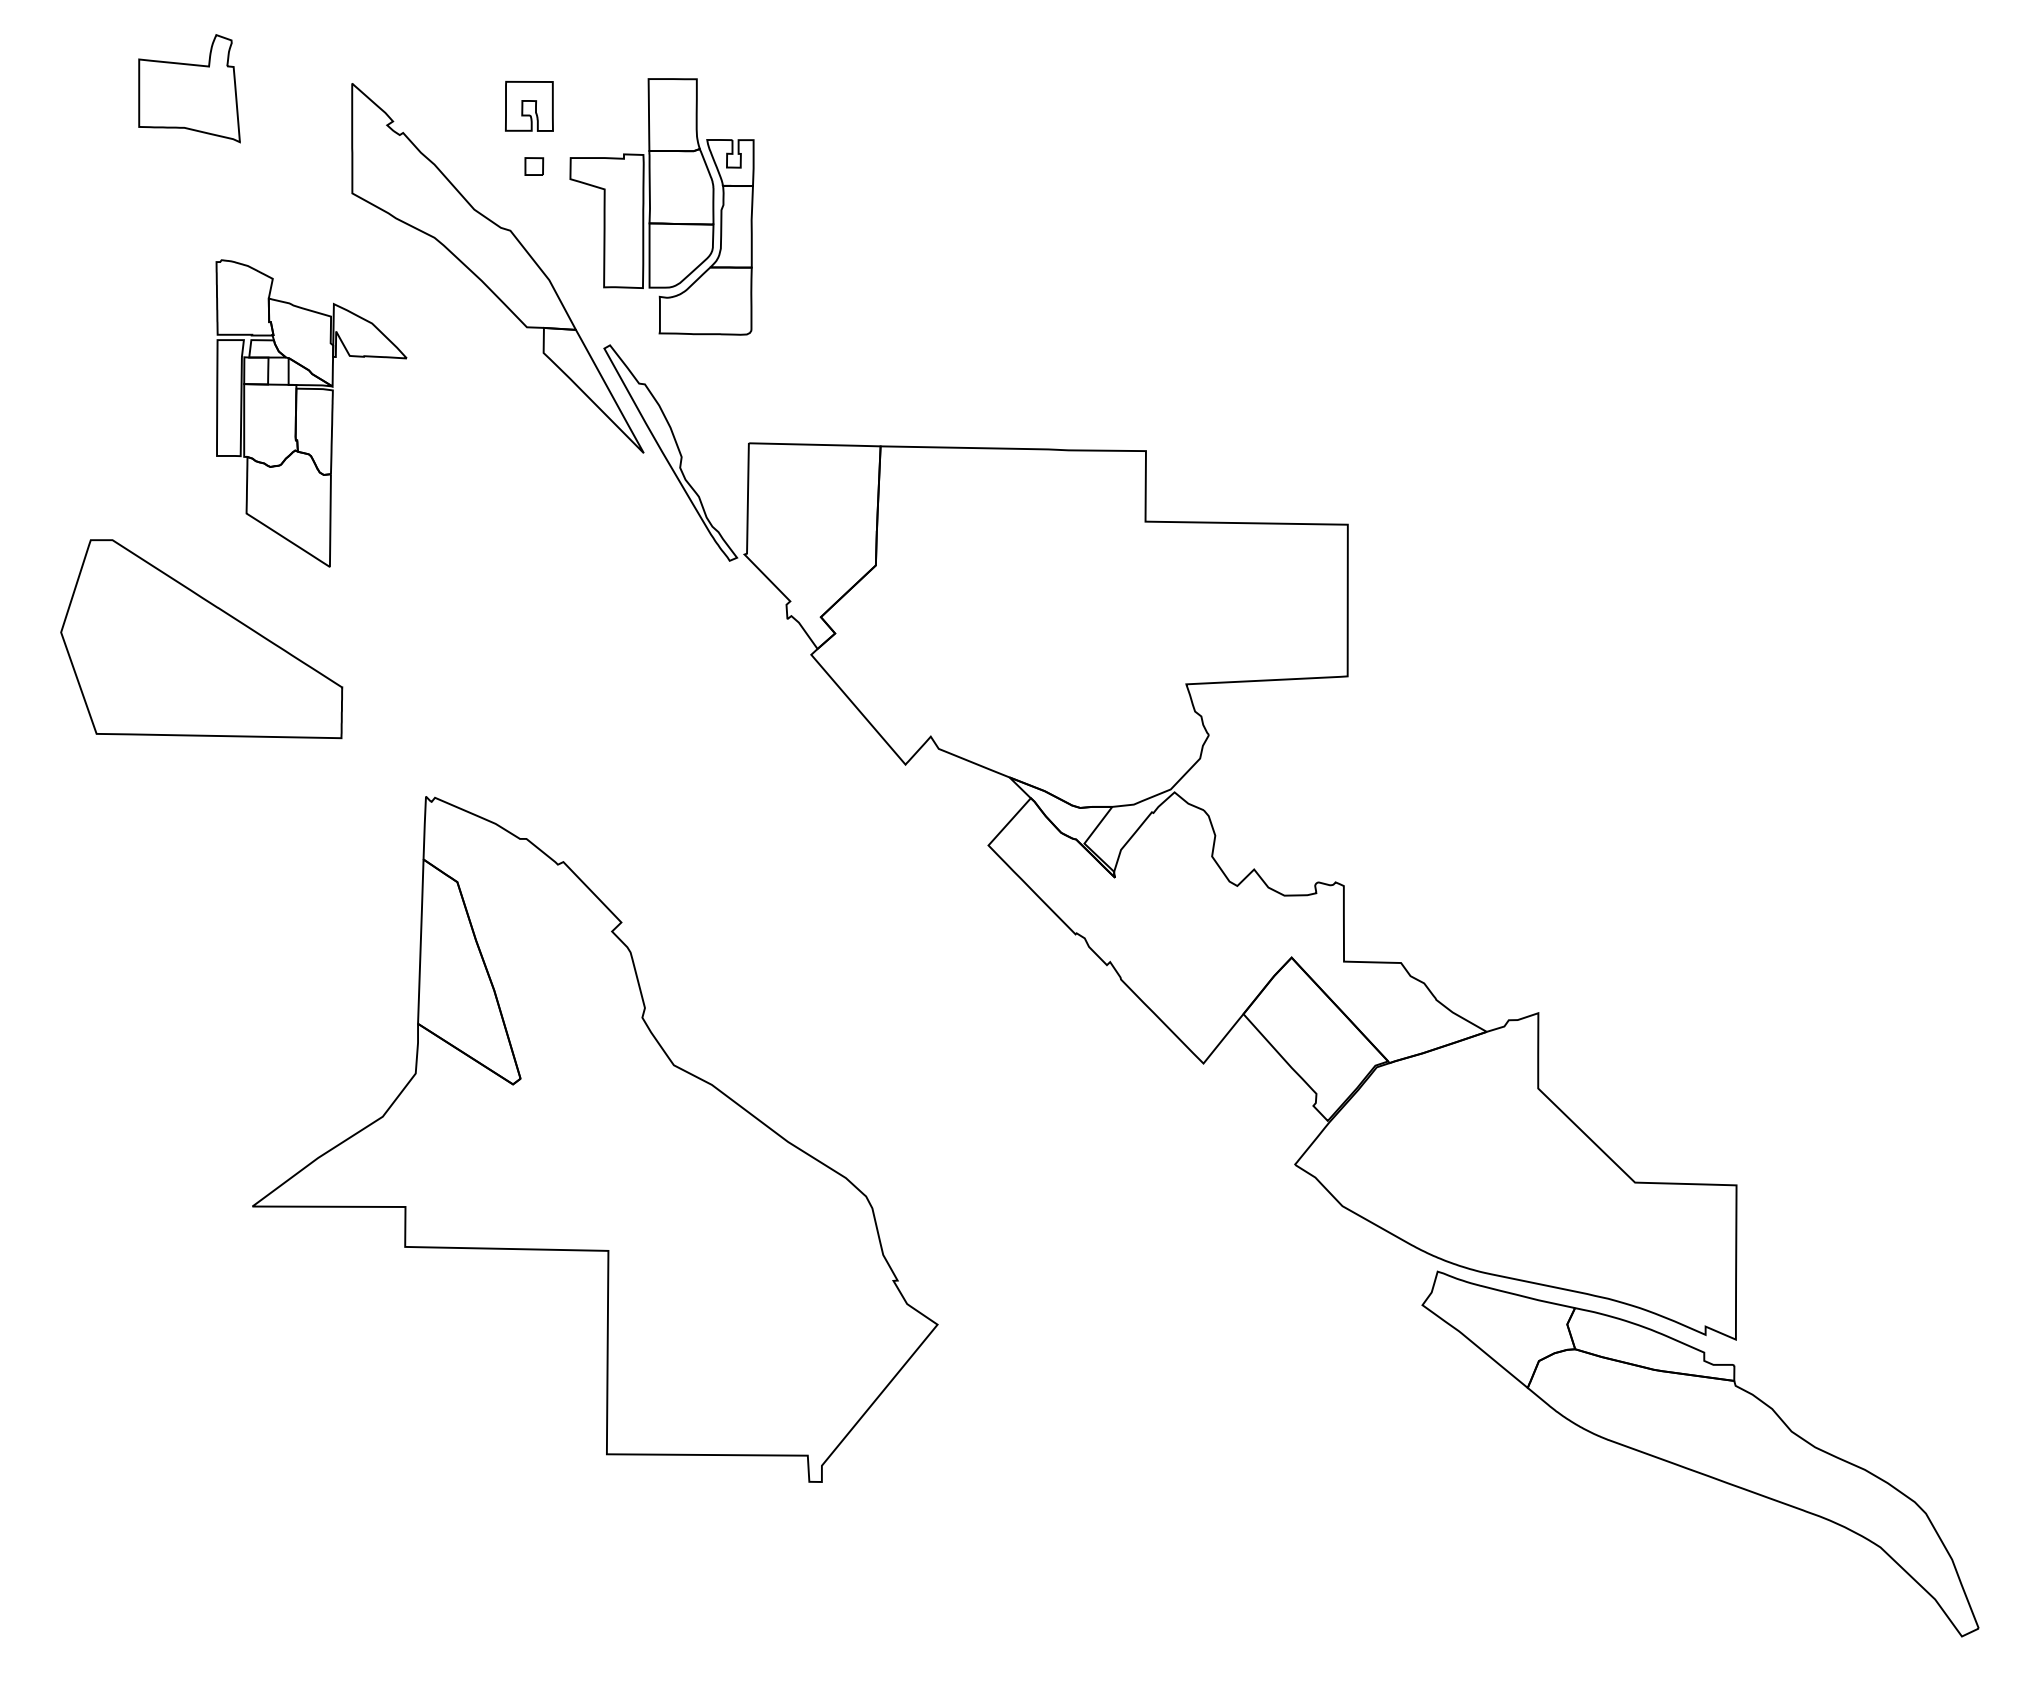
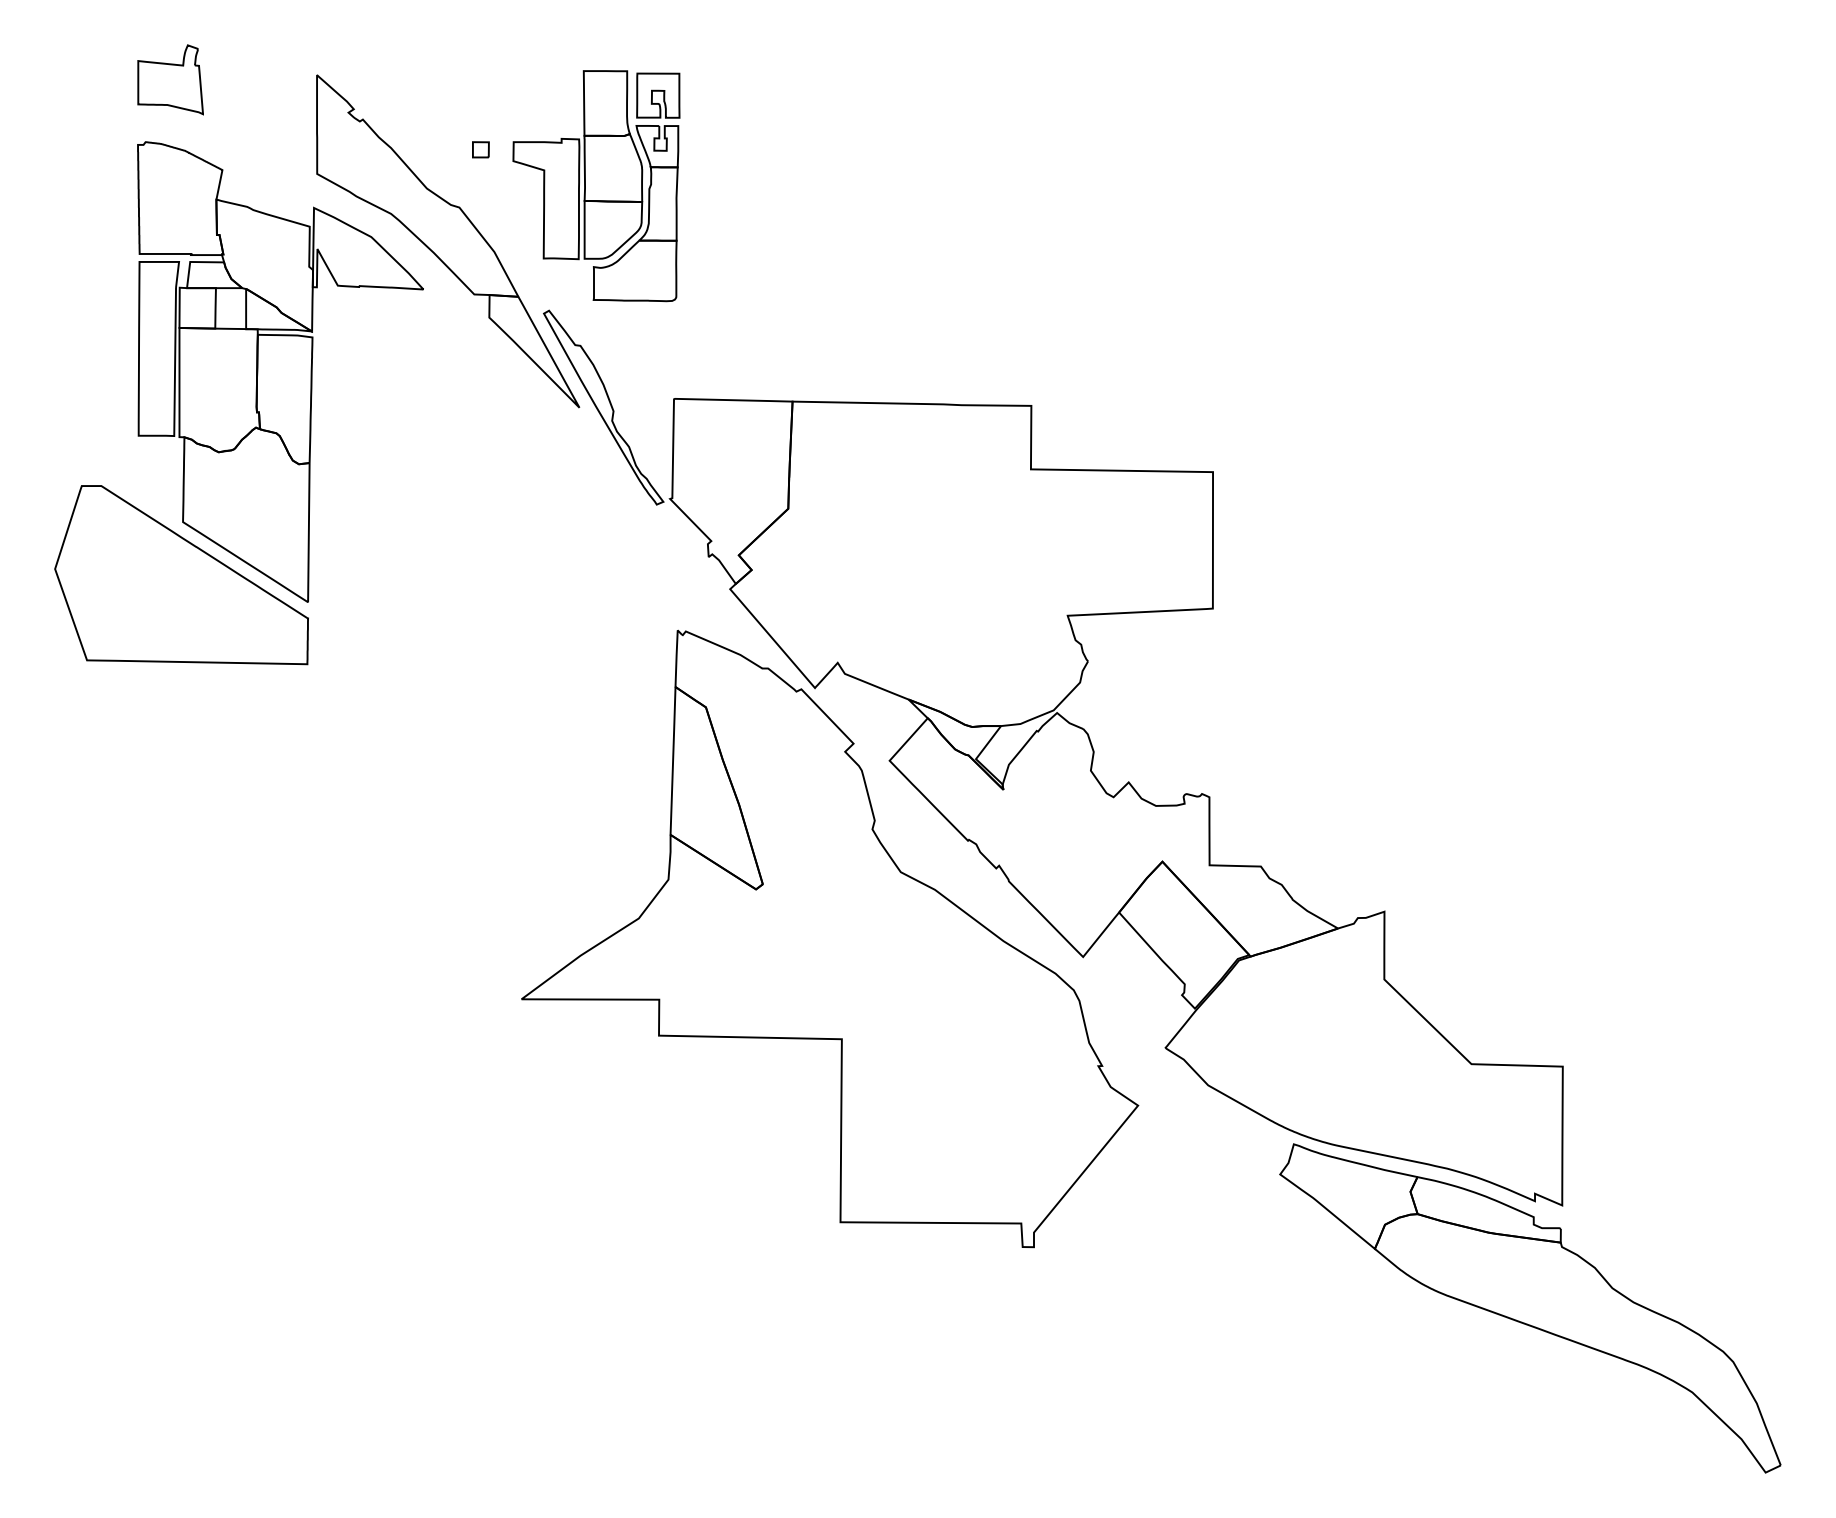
part: (189, 88) -> (170, 79), size x0.71
part: (529, 105) -> (658, 94), moved
part: (311, 413) -> (280, 372), size x1.67
part: (595, 1139) -> (830, 938), moved

